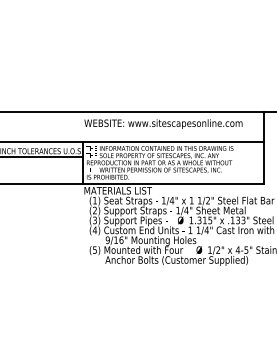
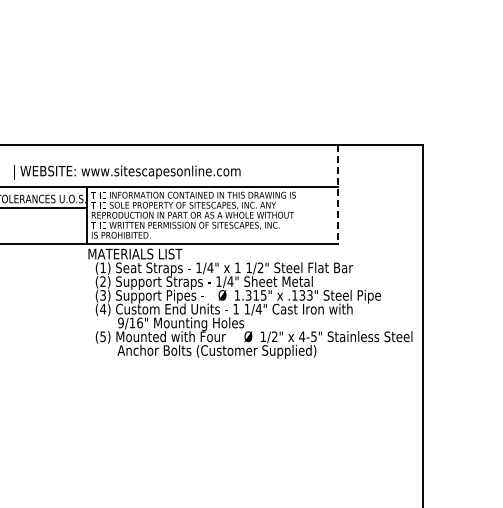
text: (161, 124) -> (127, 172), moved
line: (264, 147) -> (338, 194), solid -> dashed

